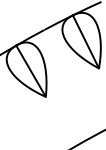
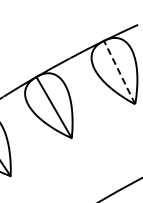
line: (85, 41) -> (119, 72), solid -> dashed

